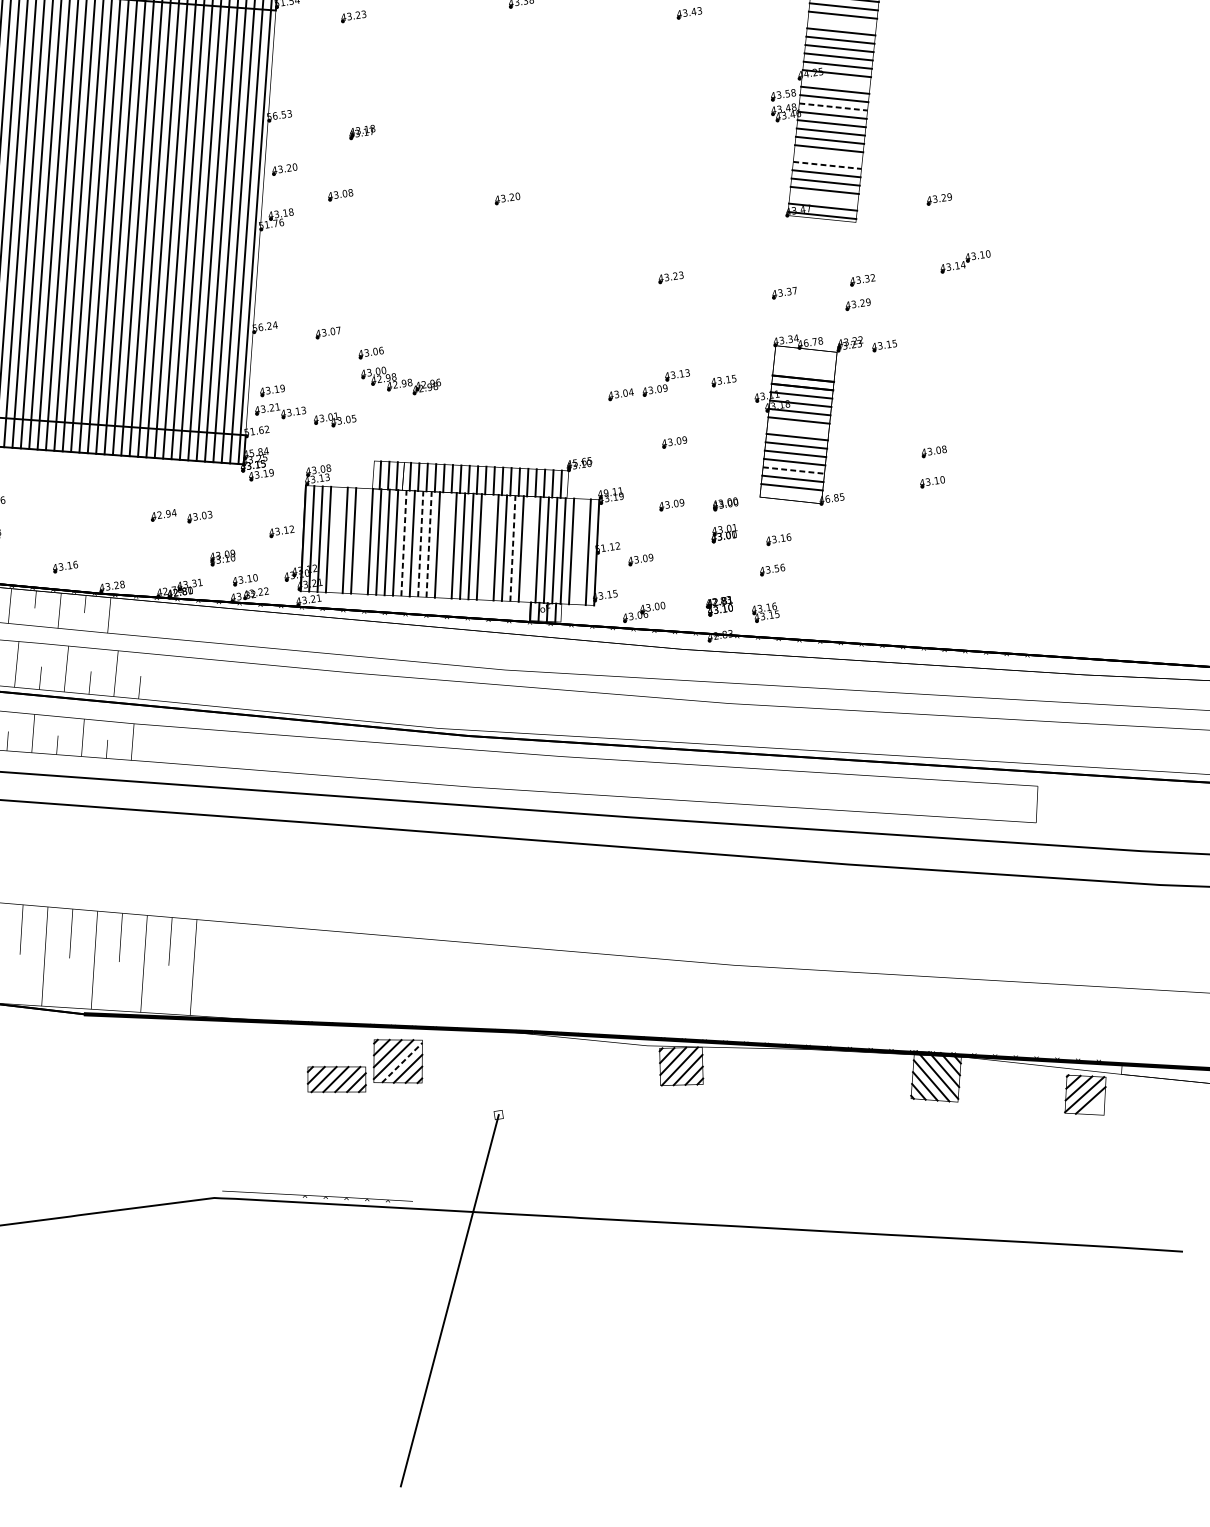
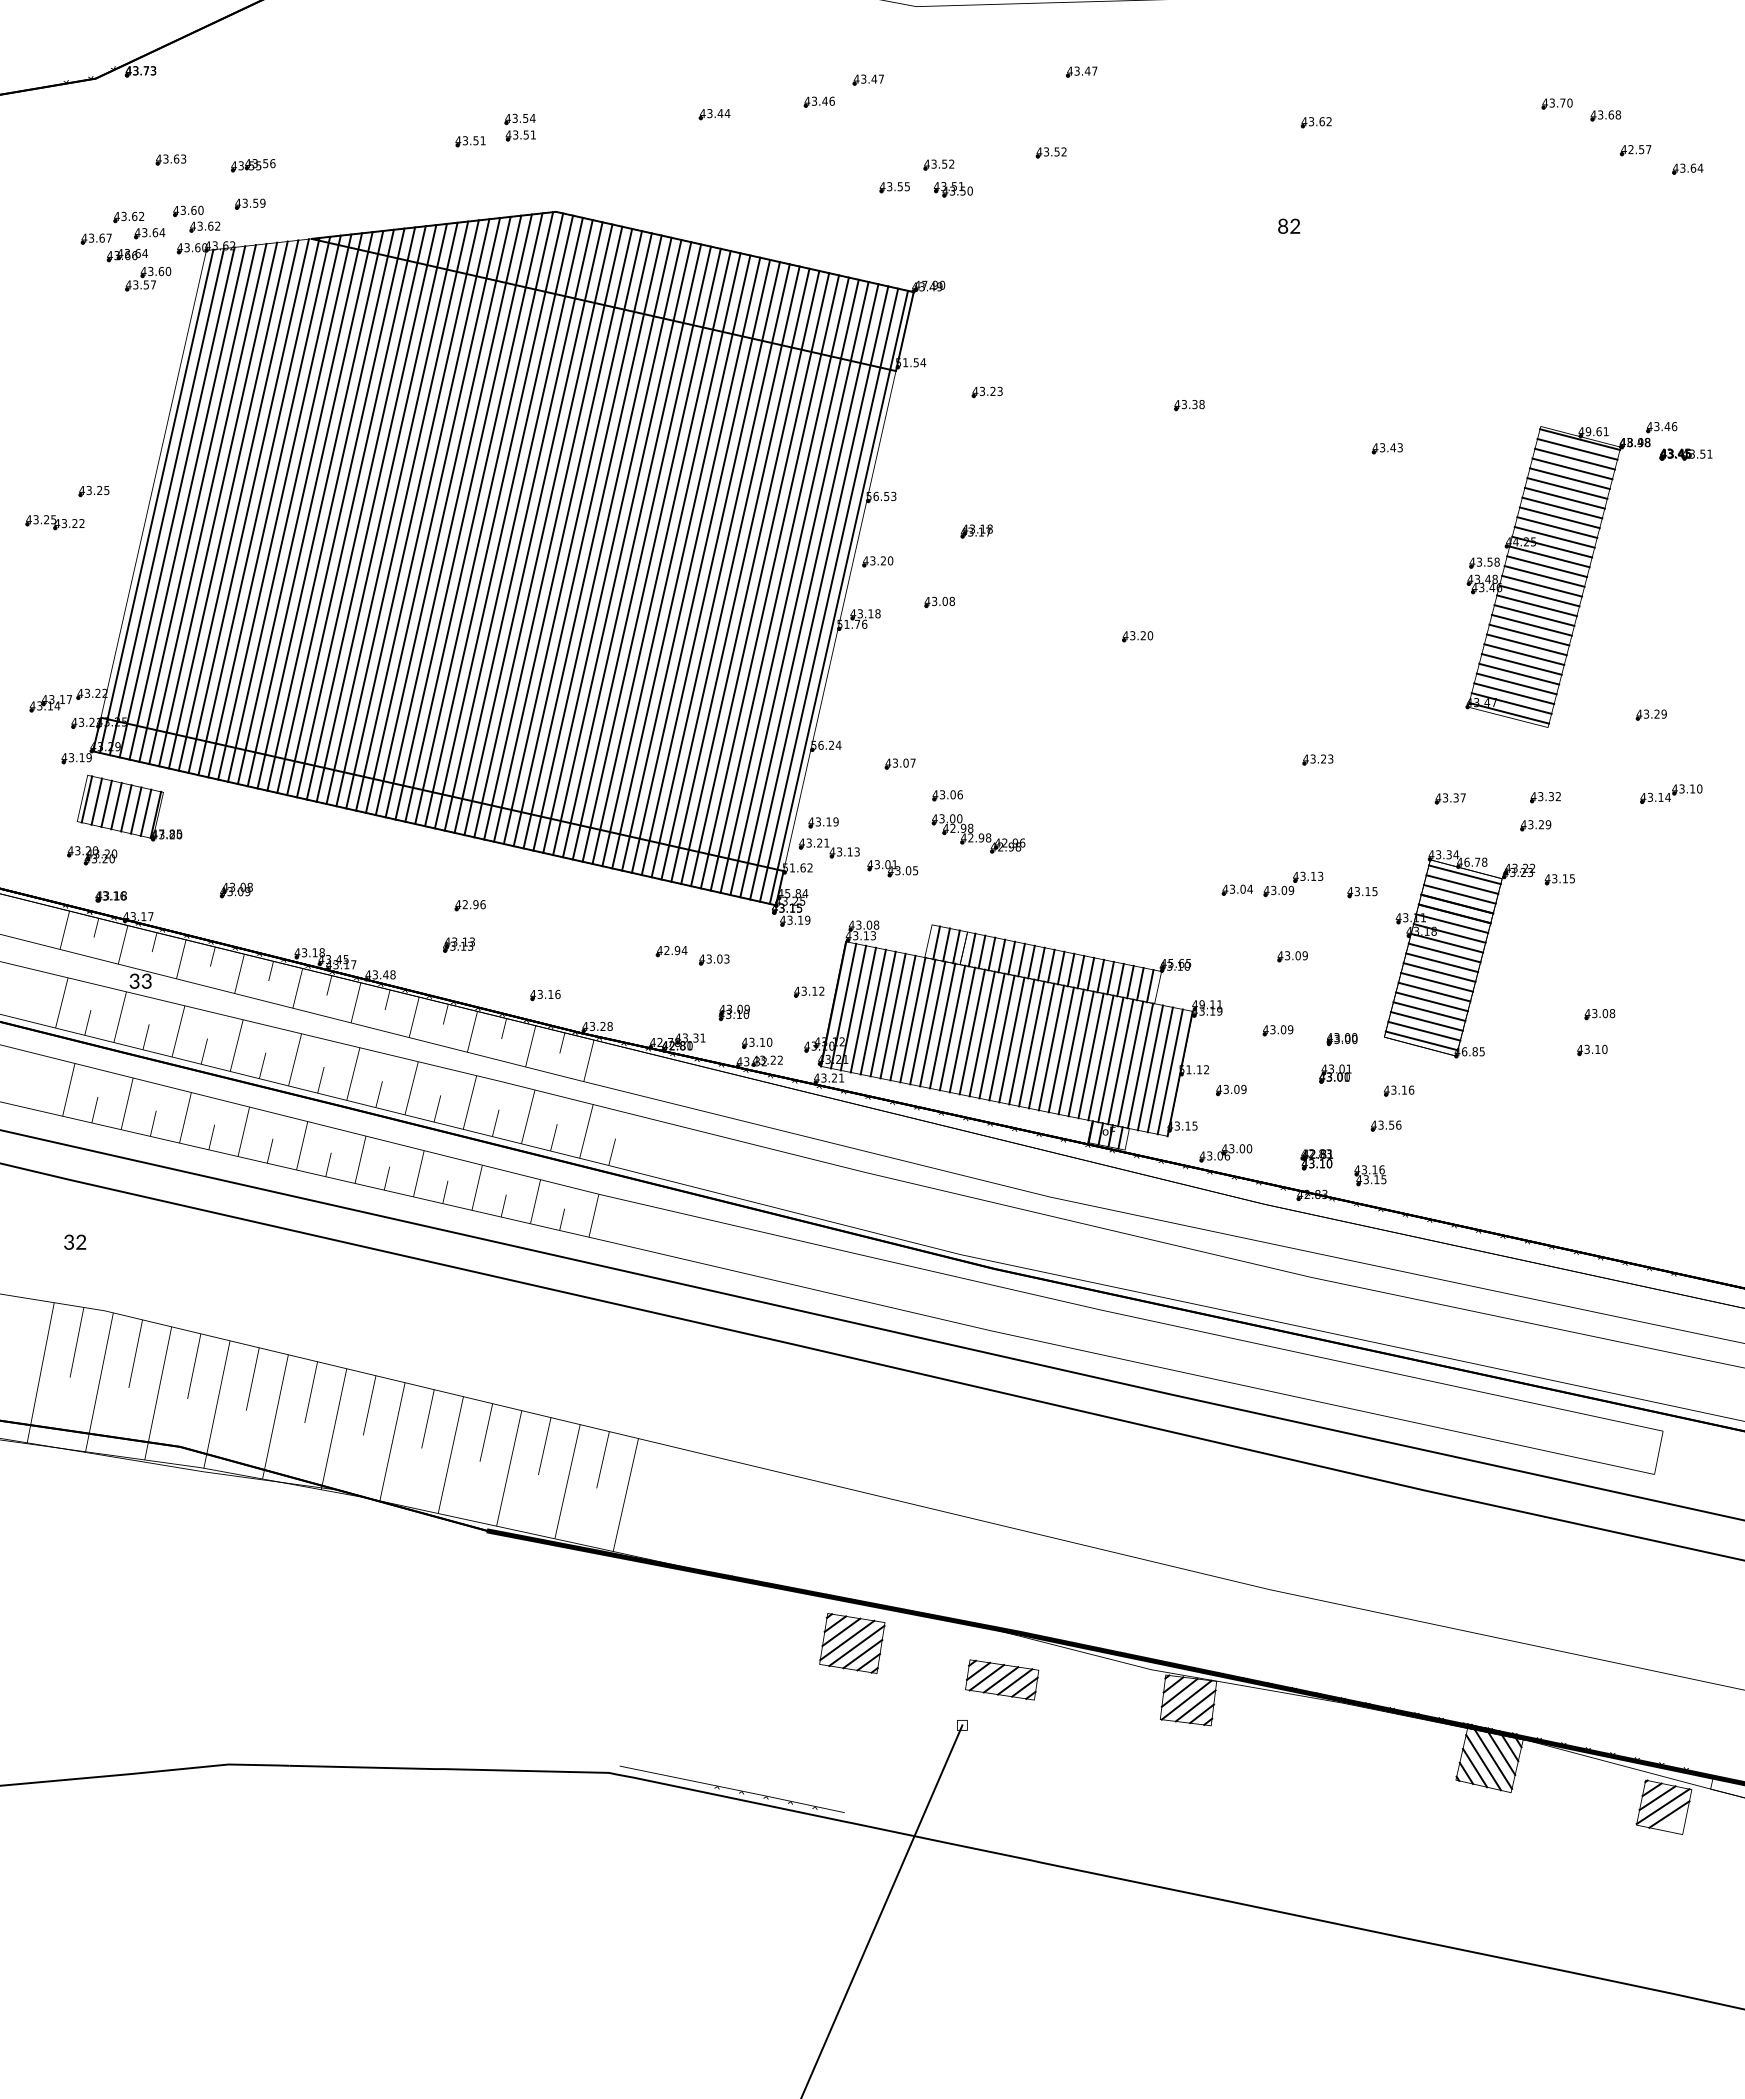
line: (842, 23) -> (1567, 488), added
line: (835, 81) -> (1549, 556), added
line: (833, 107) -> (1542, 586), dashed -> solid
line: (827, 156) -> (1526, 644), added
line: (827, 165) -> (1524, 654), dashed -> solid
line: (824, 198) -> (1514, 693), added
line: (805, 353) -> (1464, 874), added
line: (805, 361) -> (1462, 884), added
line: (803, 370) -> (1459, 894), added
line: (798, 428) -> (1442, 962), added
line: (793, 470) -> (1429, 1011), dashed -> solid
line: (790, 495) -> (1421, 1040), added
line: (336, 539) -> (872, 1011), added
line: (361, 540) -> (902, 1017), added
line: (404, 543) -> (952, 1028), dashed -> solid
line: (420, 544) -> (972, 1032), dashed -> solid
line: (429, 544) -> (982, 1034), dashed -> solid
line: (445, 544) -> (1001, 1037), added
line: (487, 546) -> (1051, 1047), added
line: (513, 548) -> (1081, 1053), dashed -> solid
line: (529, 549) -> (1100, 1057), added
line: (579, 551) -> (1159, 1069), added
line: (402, 1062) -> (857, 1645), dashed -> solid
part: (337, 1079) -> (1002, 1679), moved

